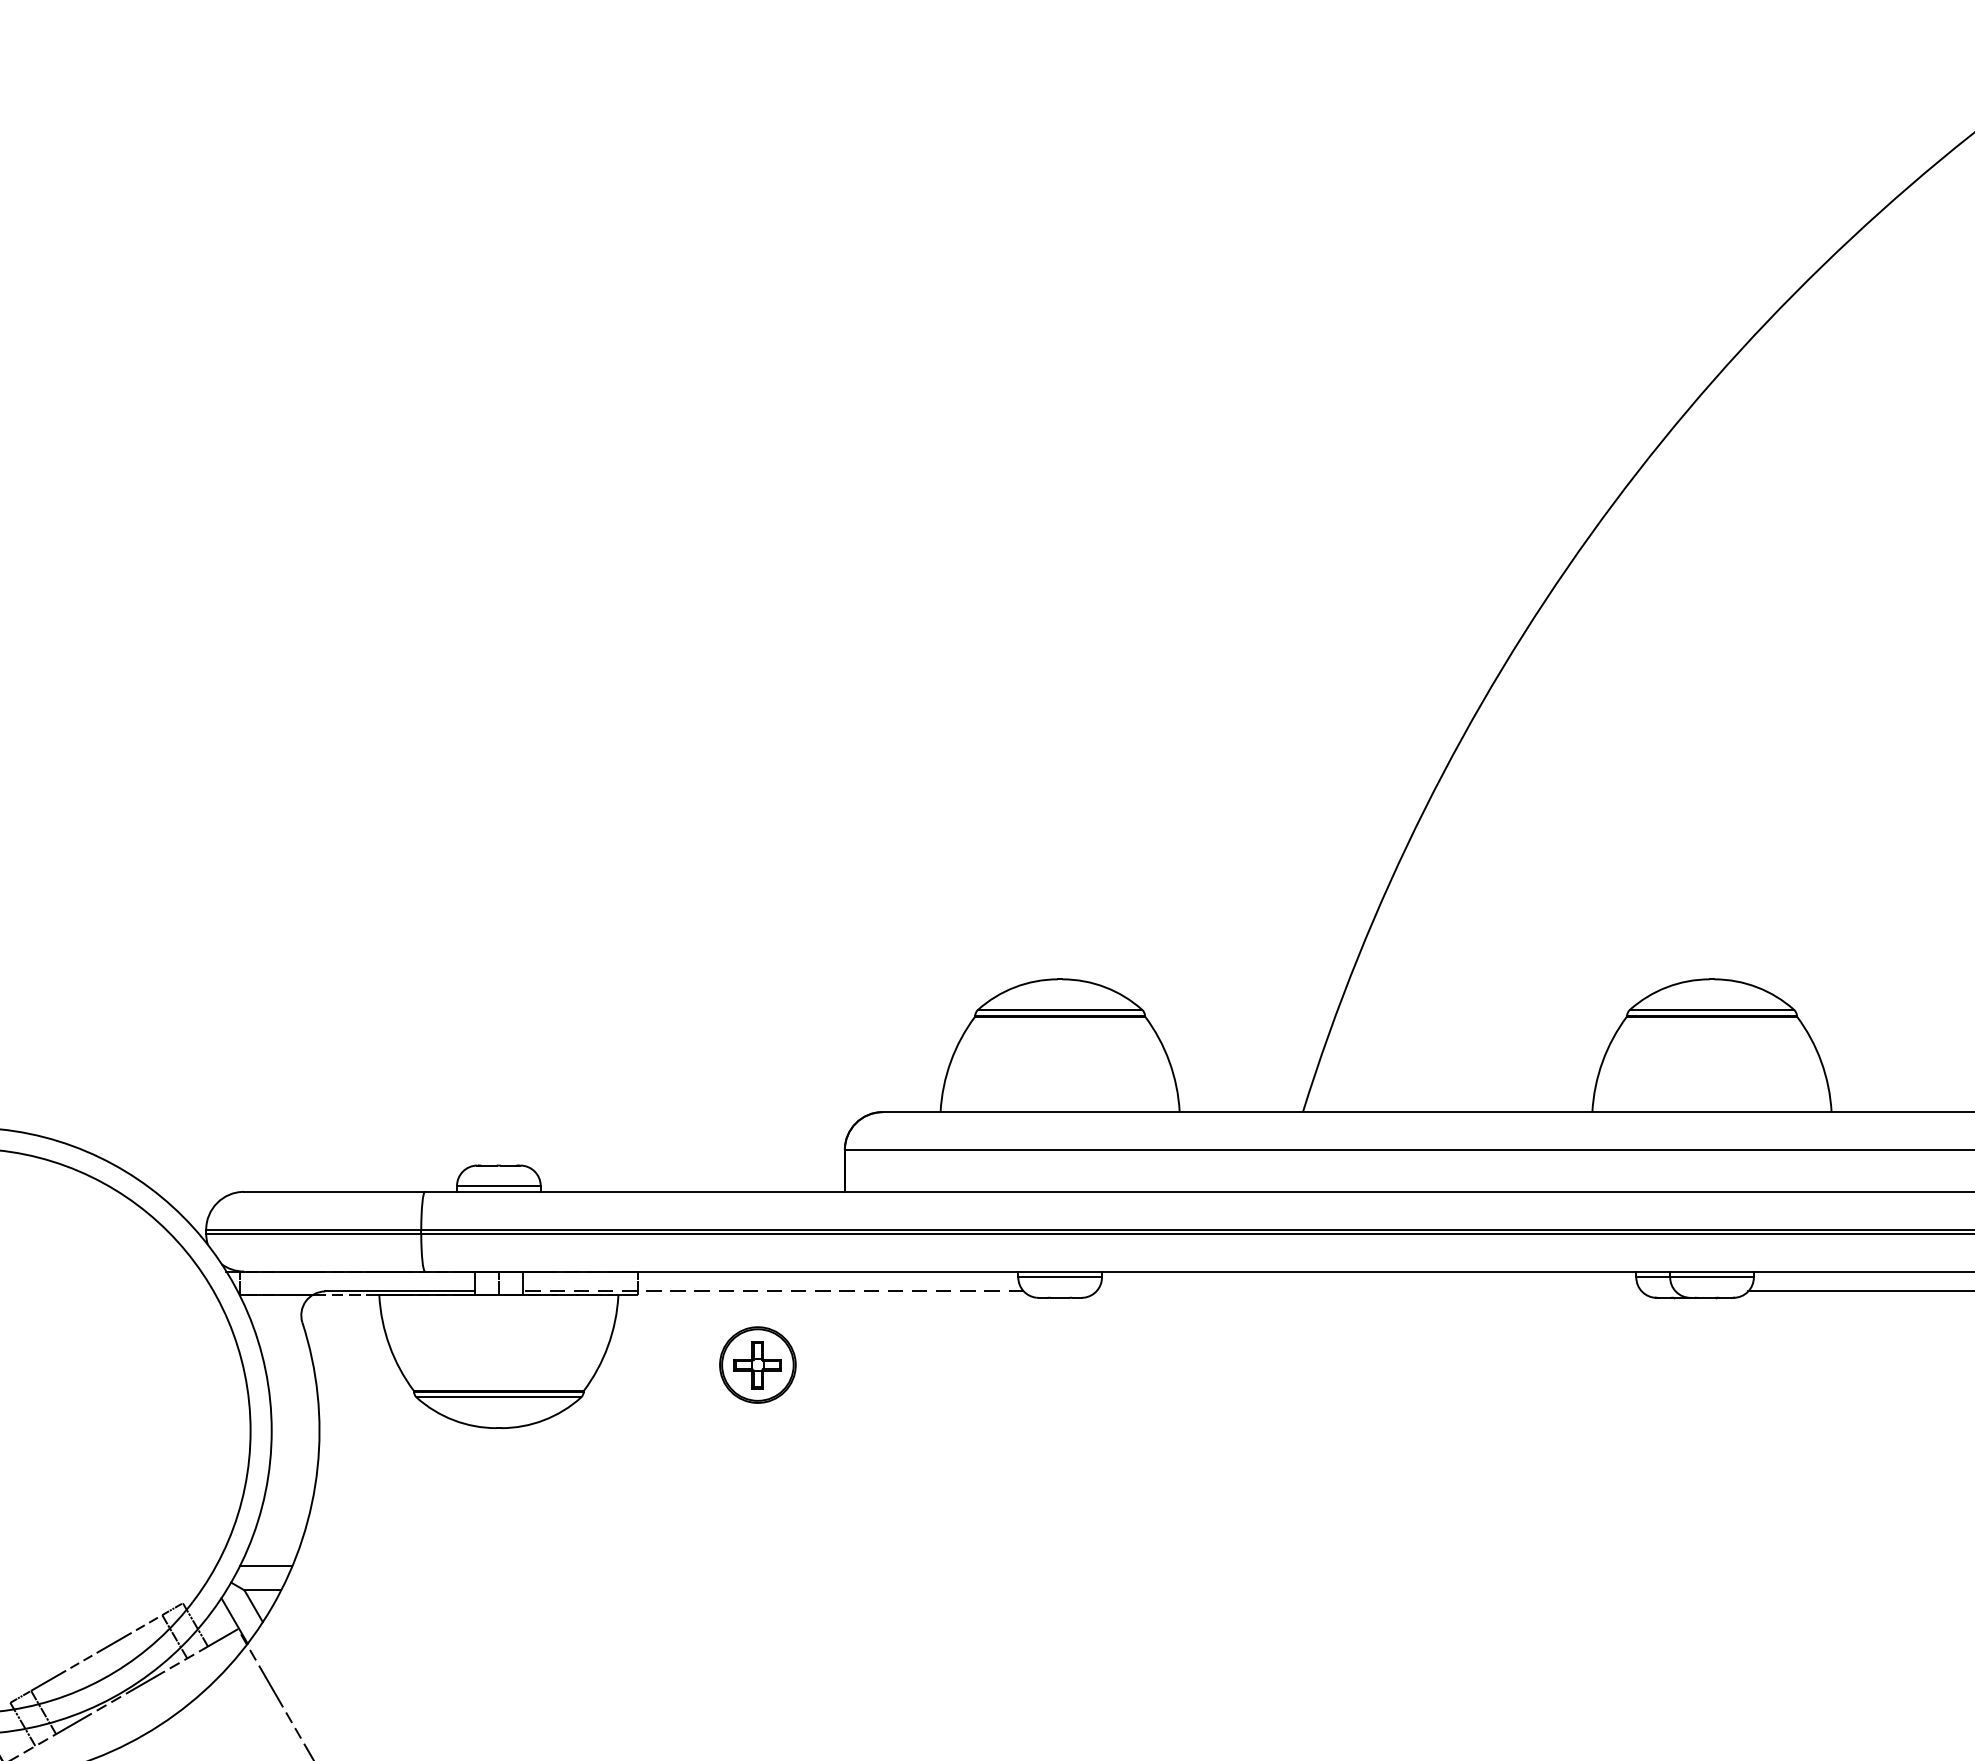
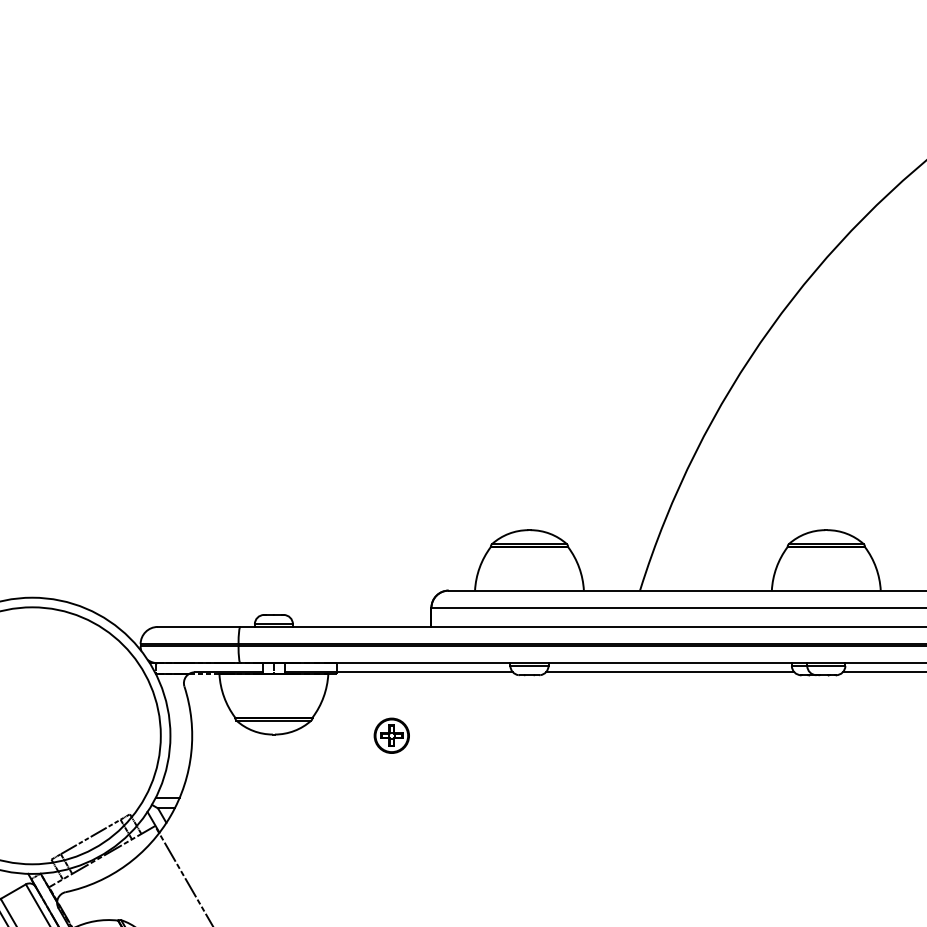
line: (772, 1291) -> (398, 672), dashed -> solid
line: (1367, 1291) -> (669, 672), added
part: (757, 1364) -> (391, 735), moved

